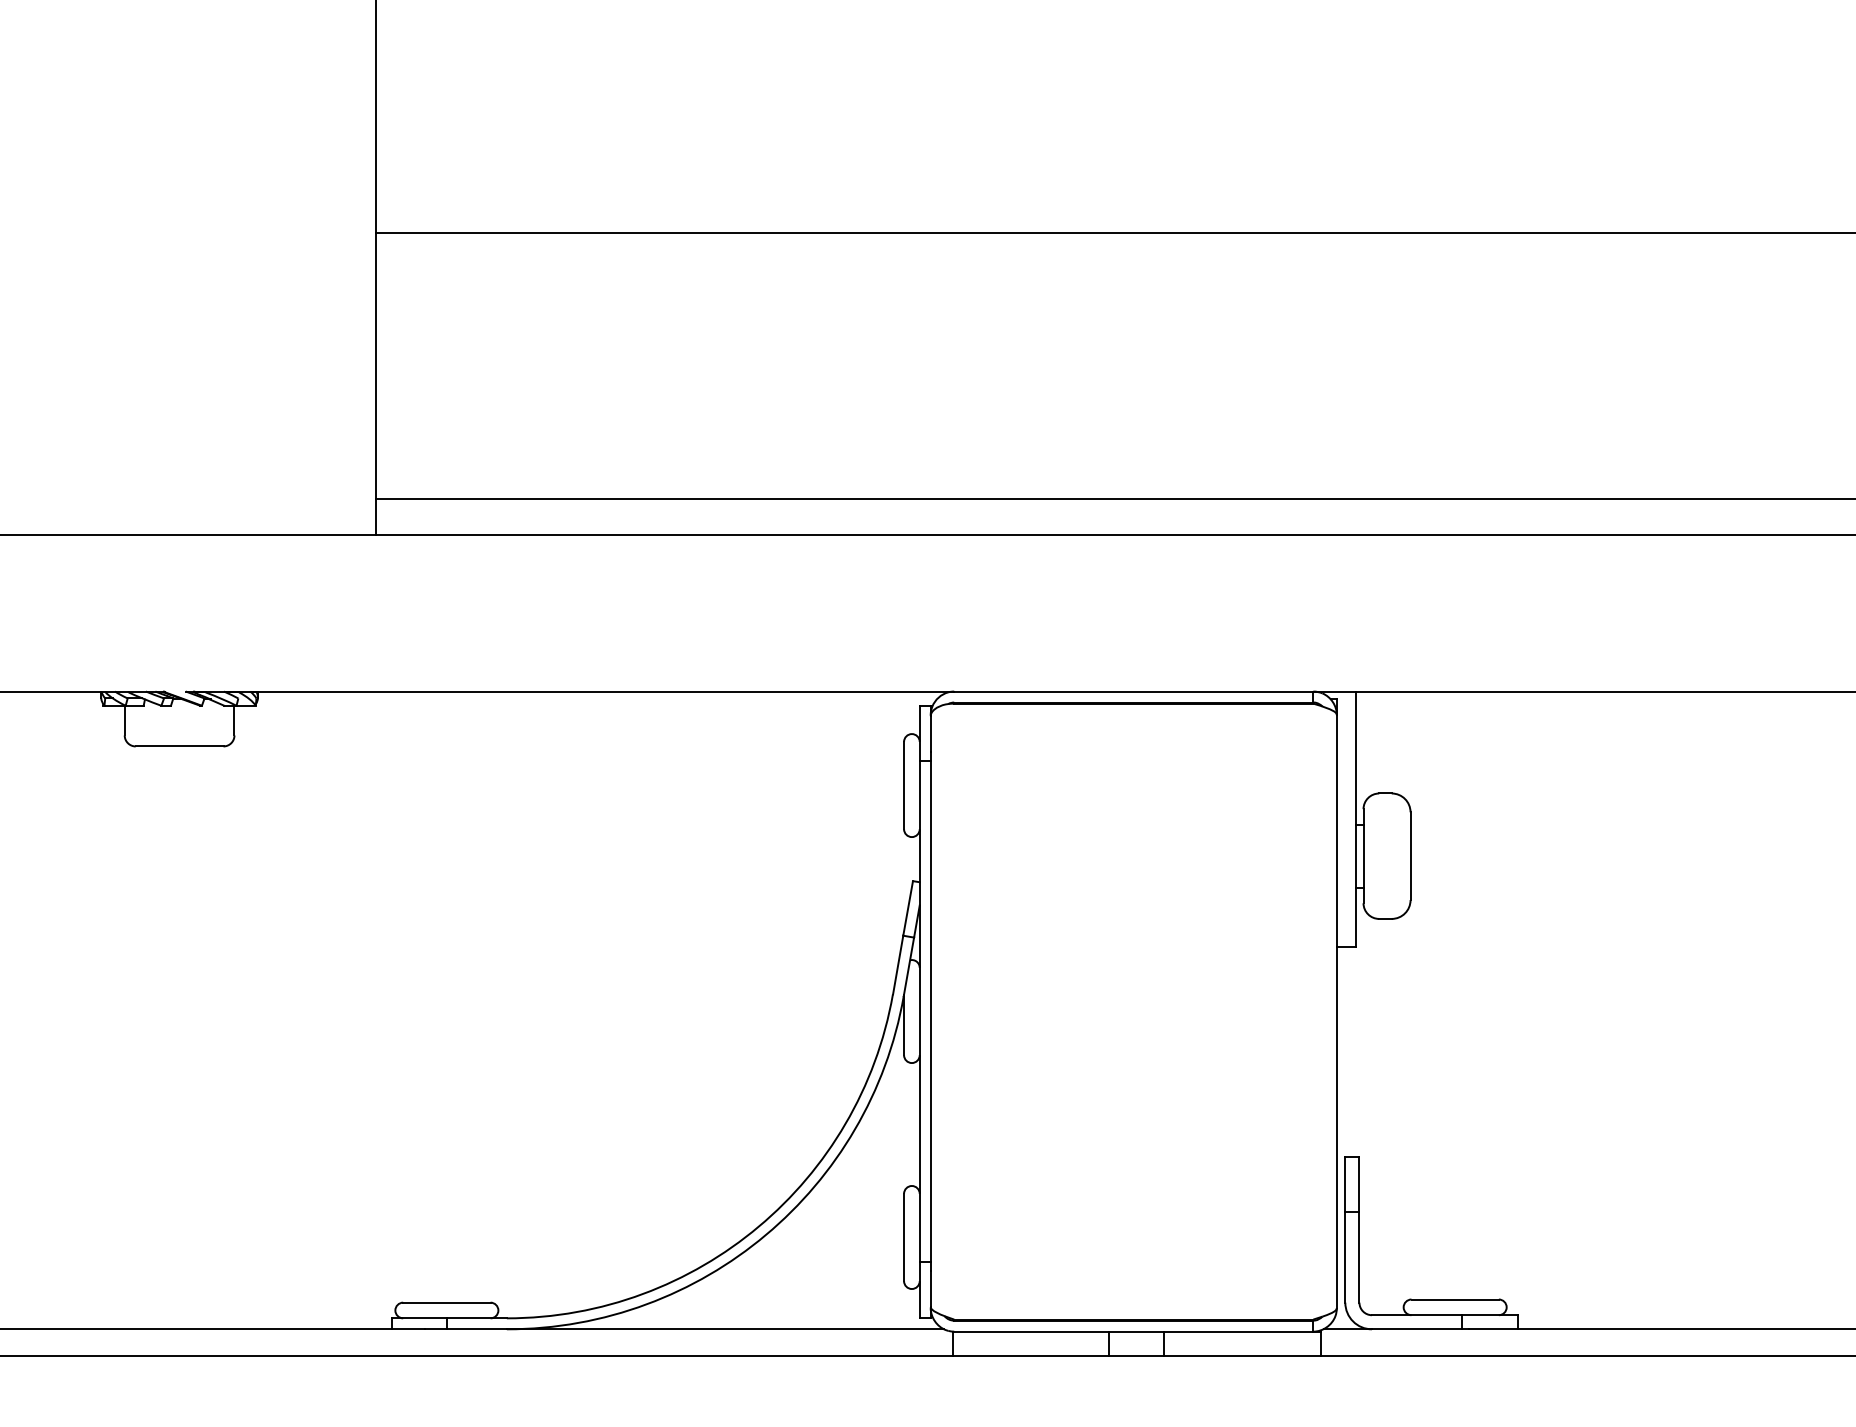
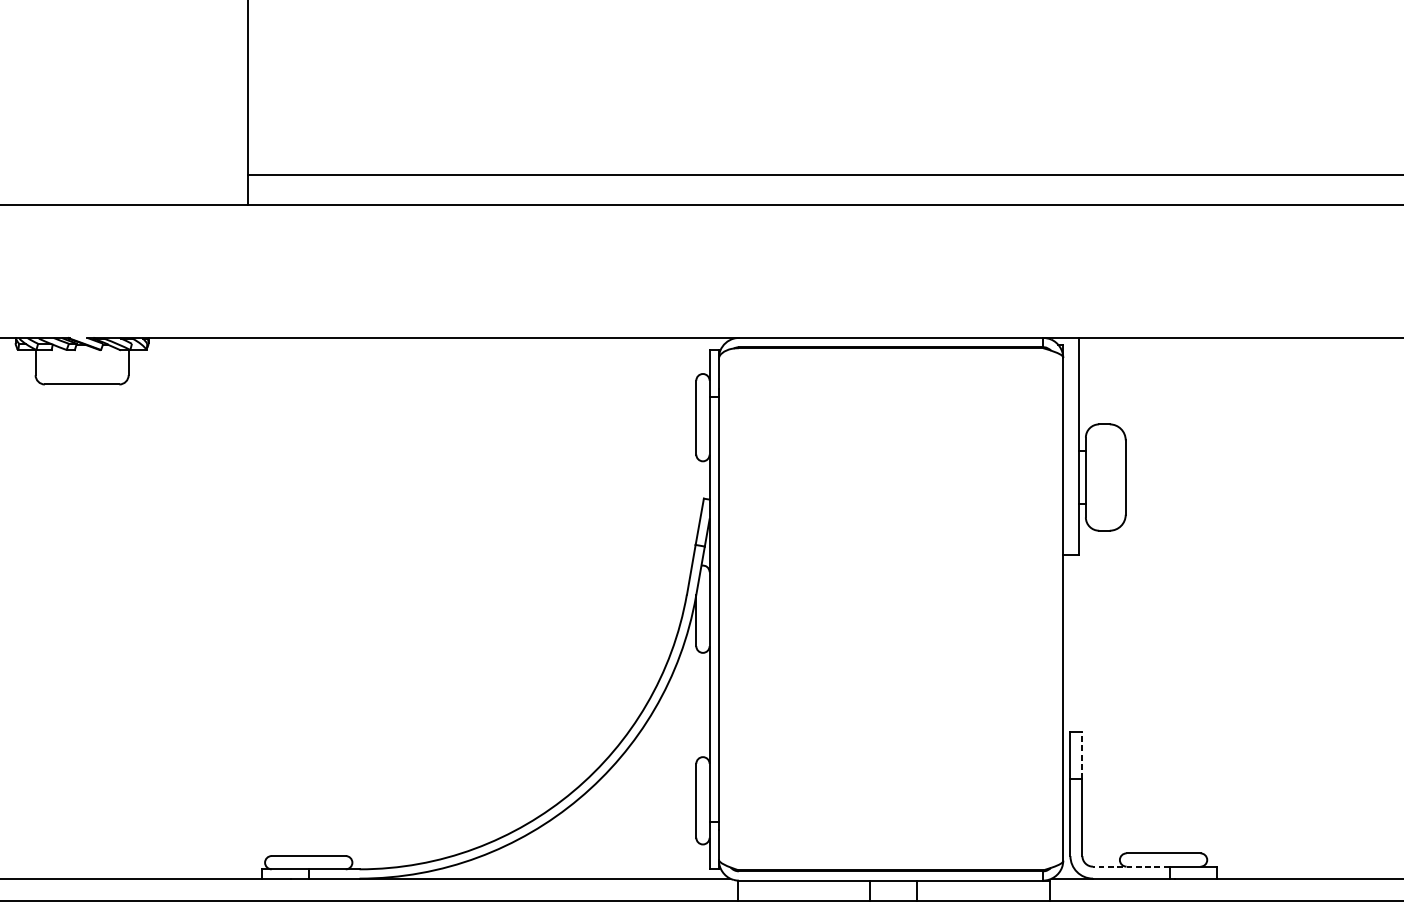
line: (1359, 1184) -> (1082, 755), solid -> dashed
line: (1416, 1315) -> (1130, 866), solid -> dashed

